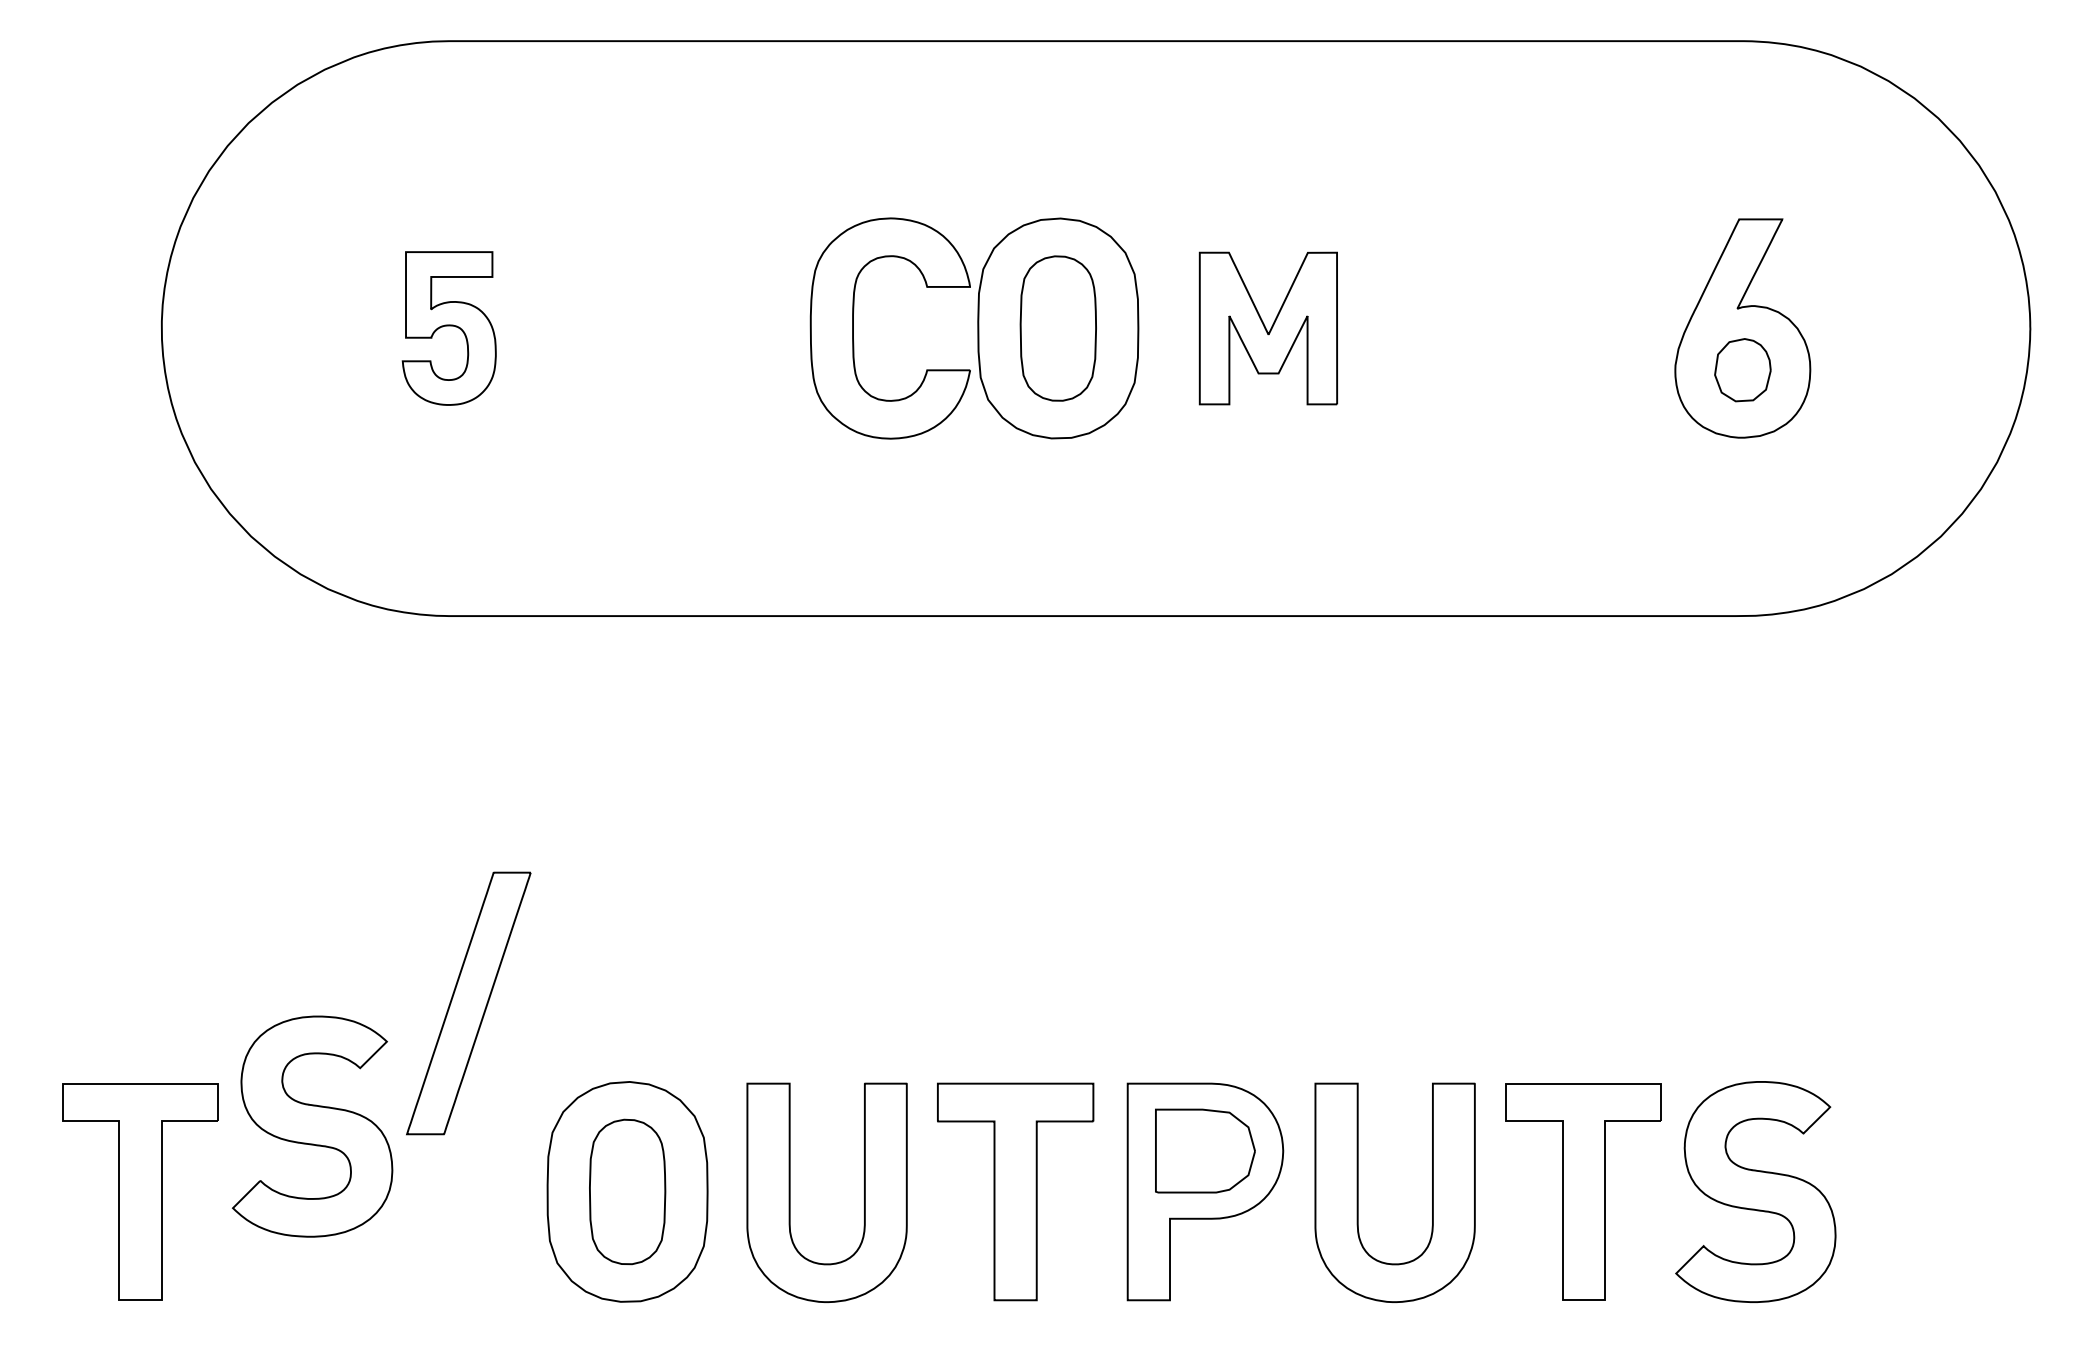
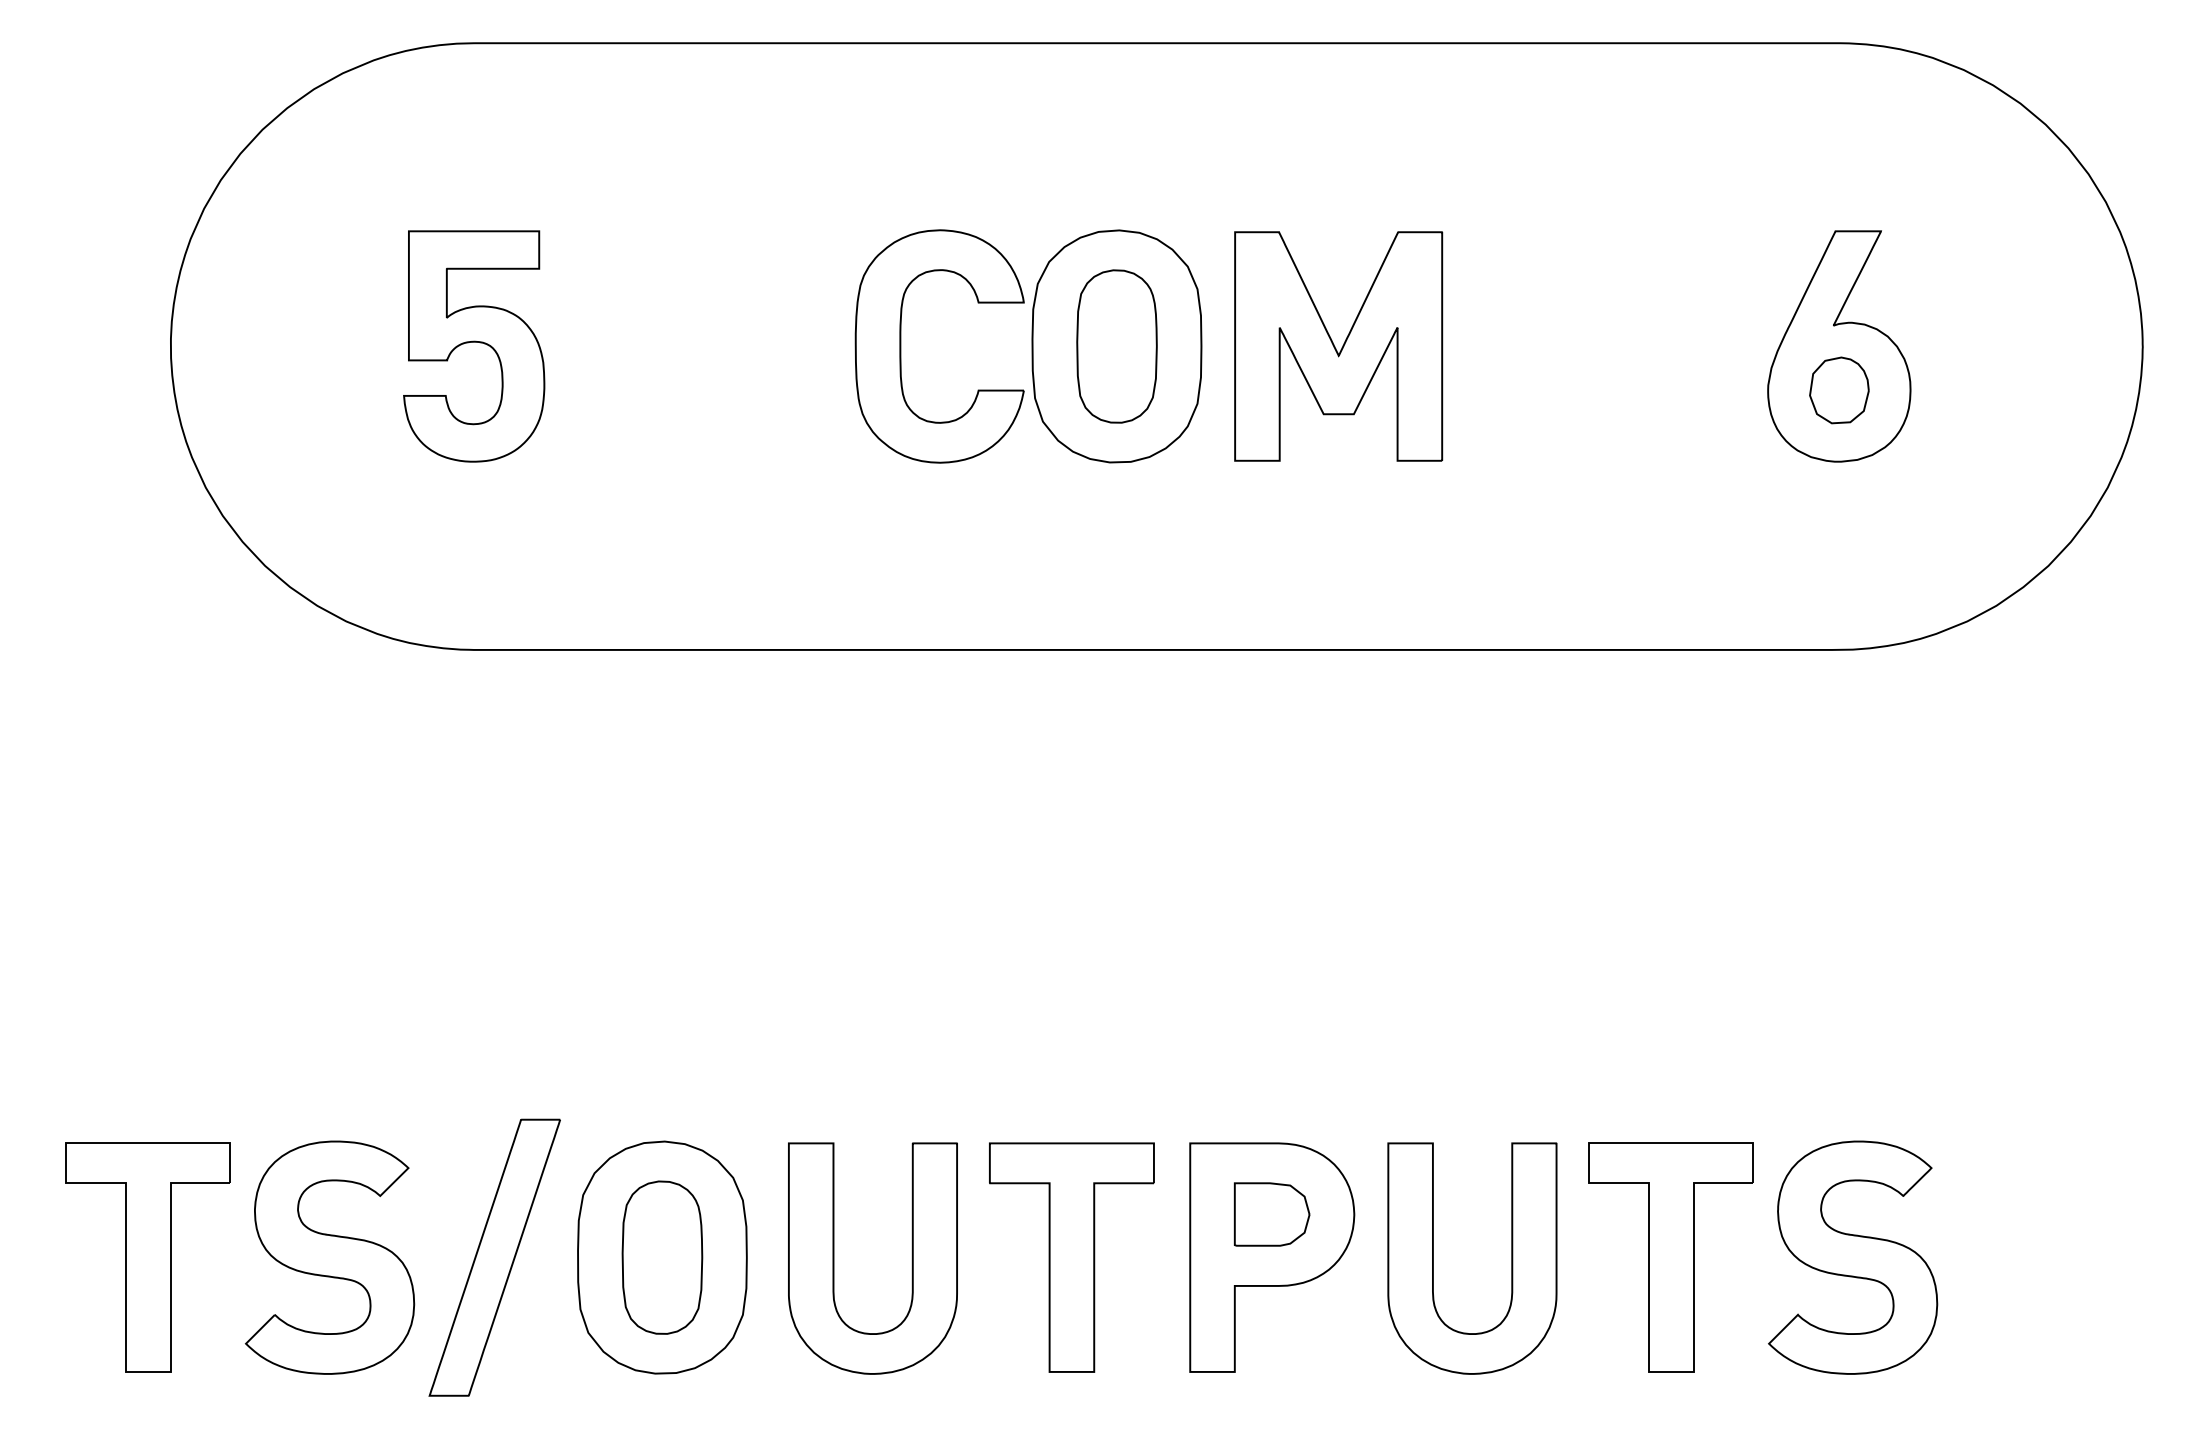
part: (449, 328) -> (474, 346), size x1.43
part: (1268, 328) -> (1338, 346), size x1.43
part: (468, 1003) -> (494, 1257), moved
part: (312, 1126) -> (329, 1257), moved
part: (1204, 1151) -> (1271, 1214), size x0.71

